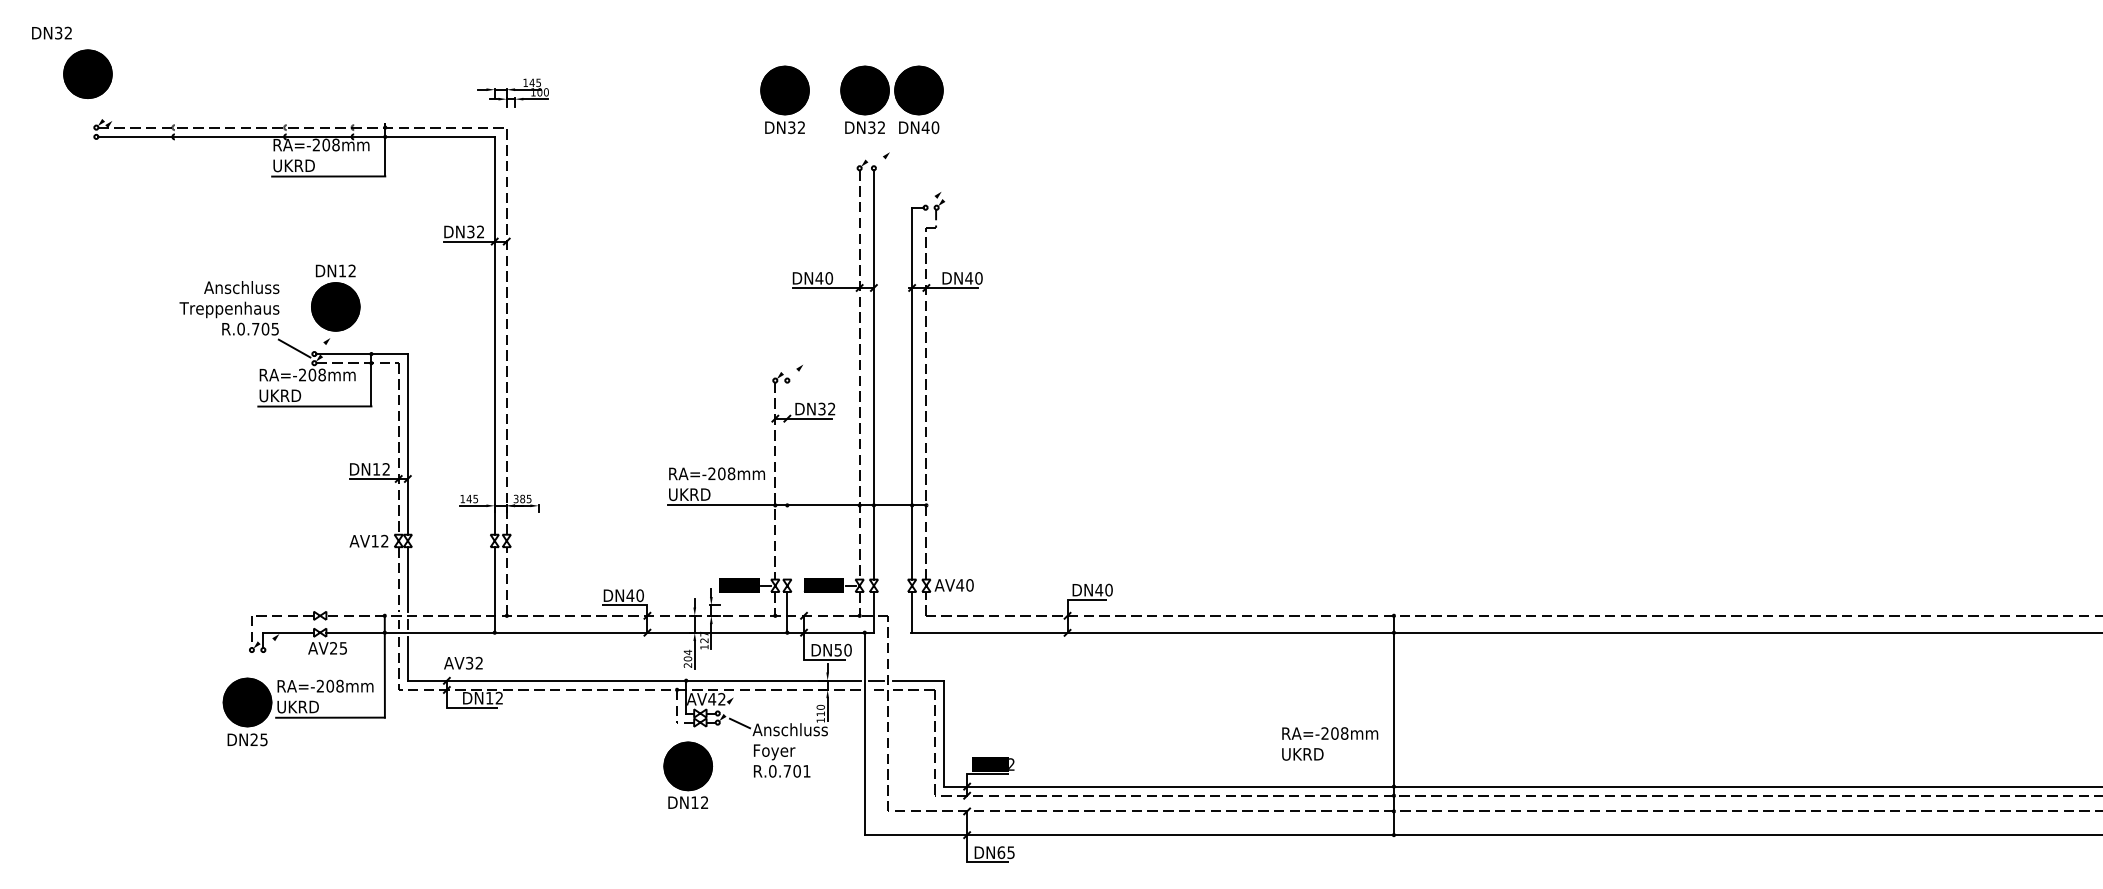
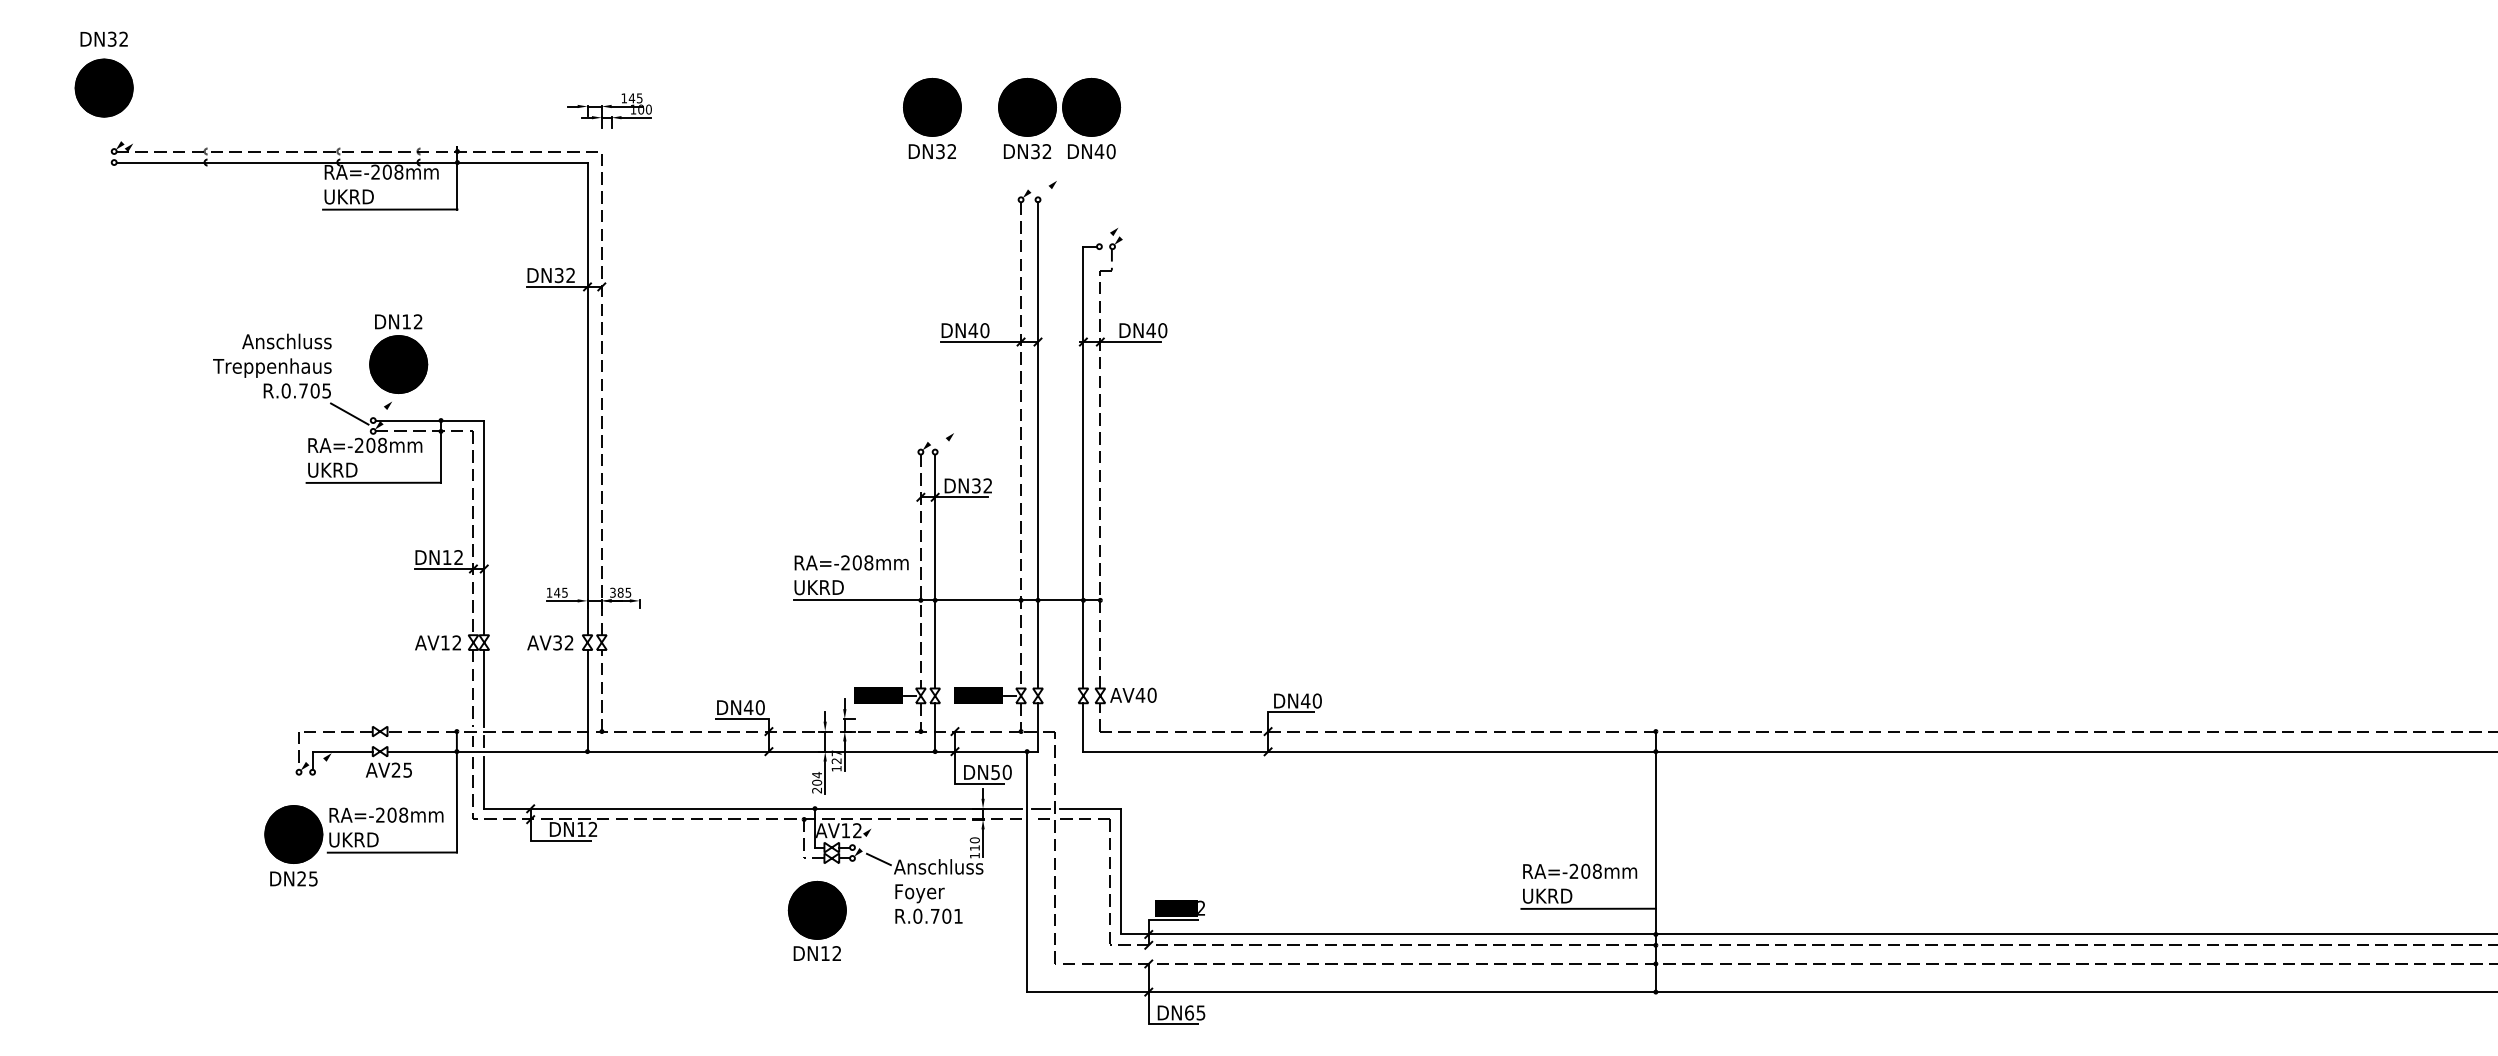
text: (51, 32) -> (103, 38), moved
line: (787, 480) -> (935, 570), added
text: (463, 662) -> (550, 642), moved
text: (712, 699) -> (846, 830), AV42 -> AV12
line: (1336, 764) -> (1587, 908), added

